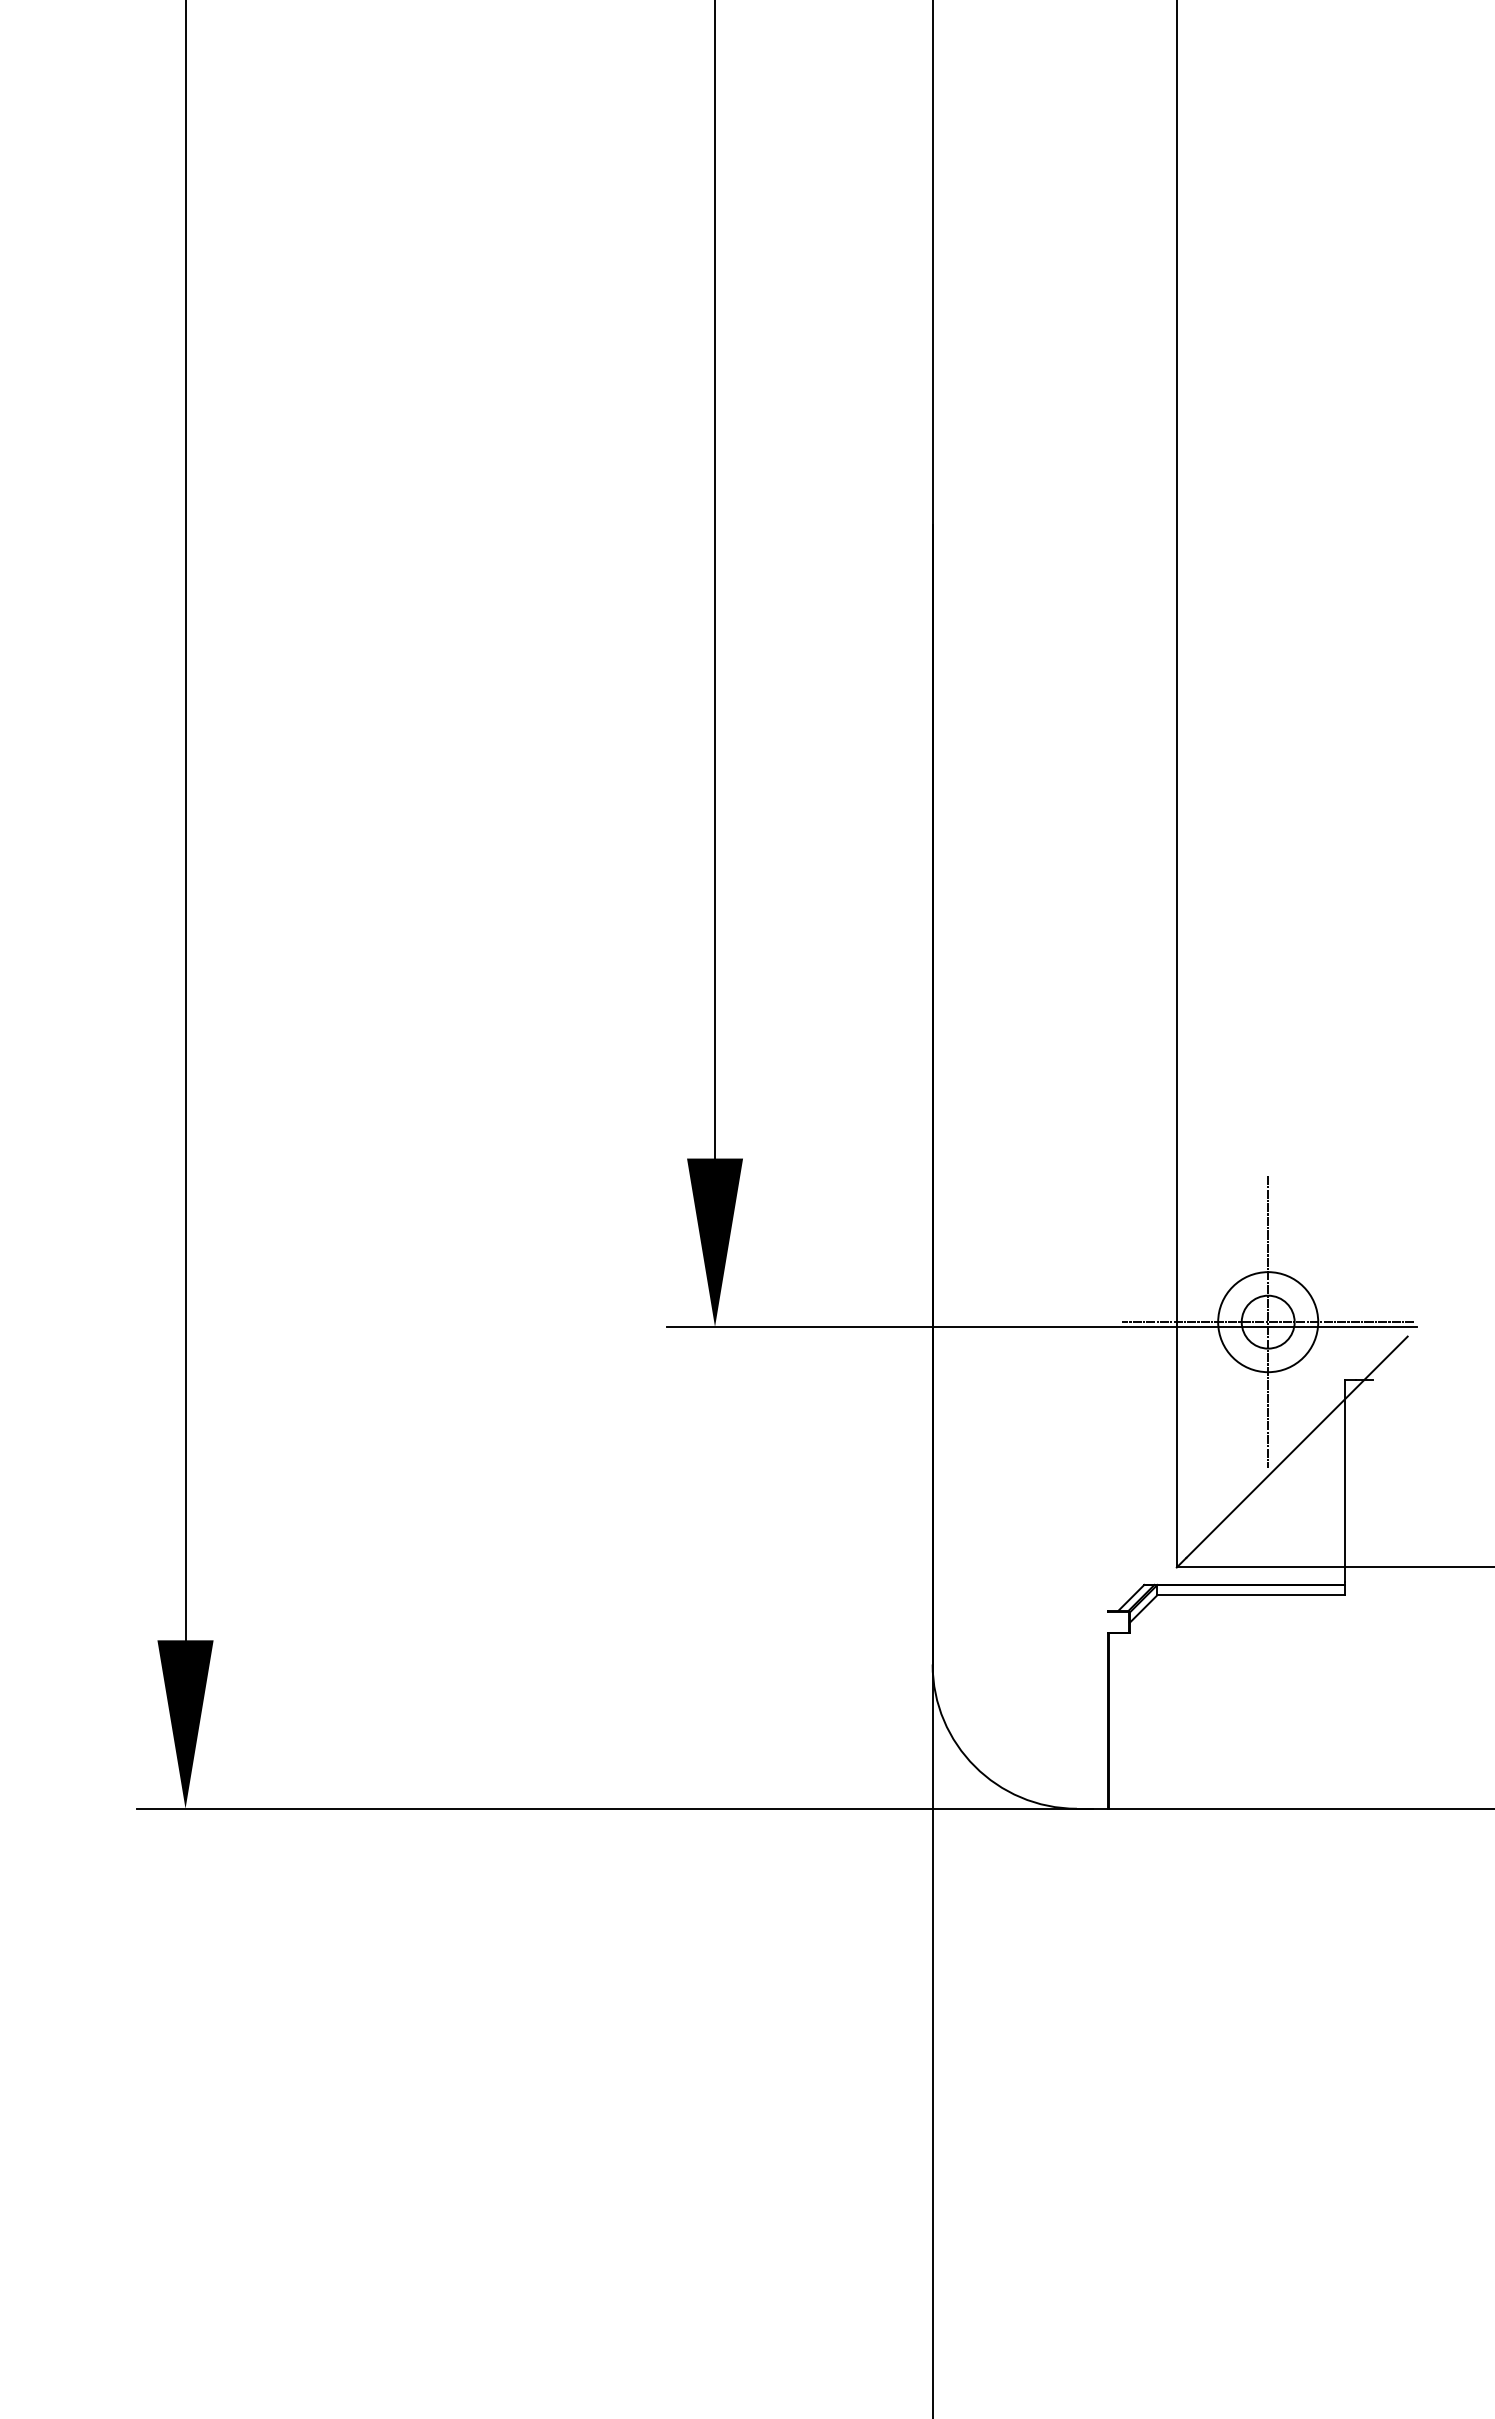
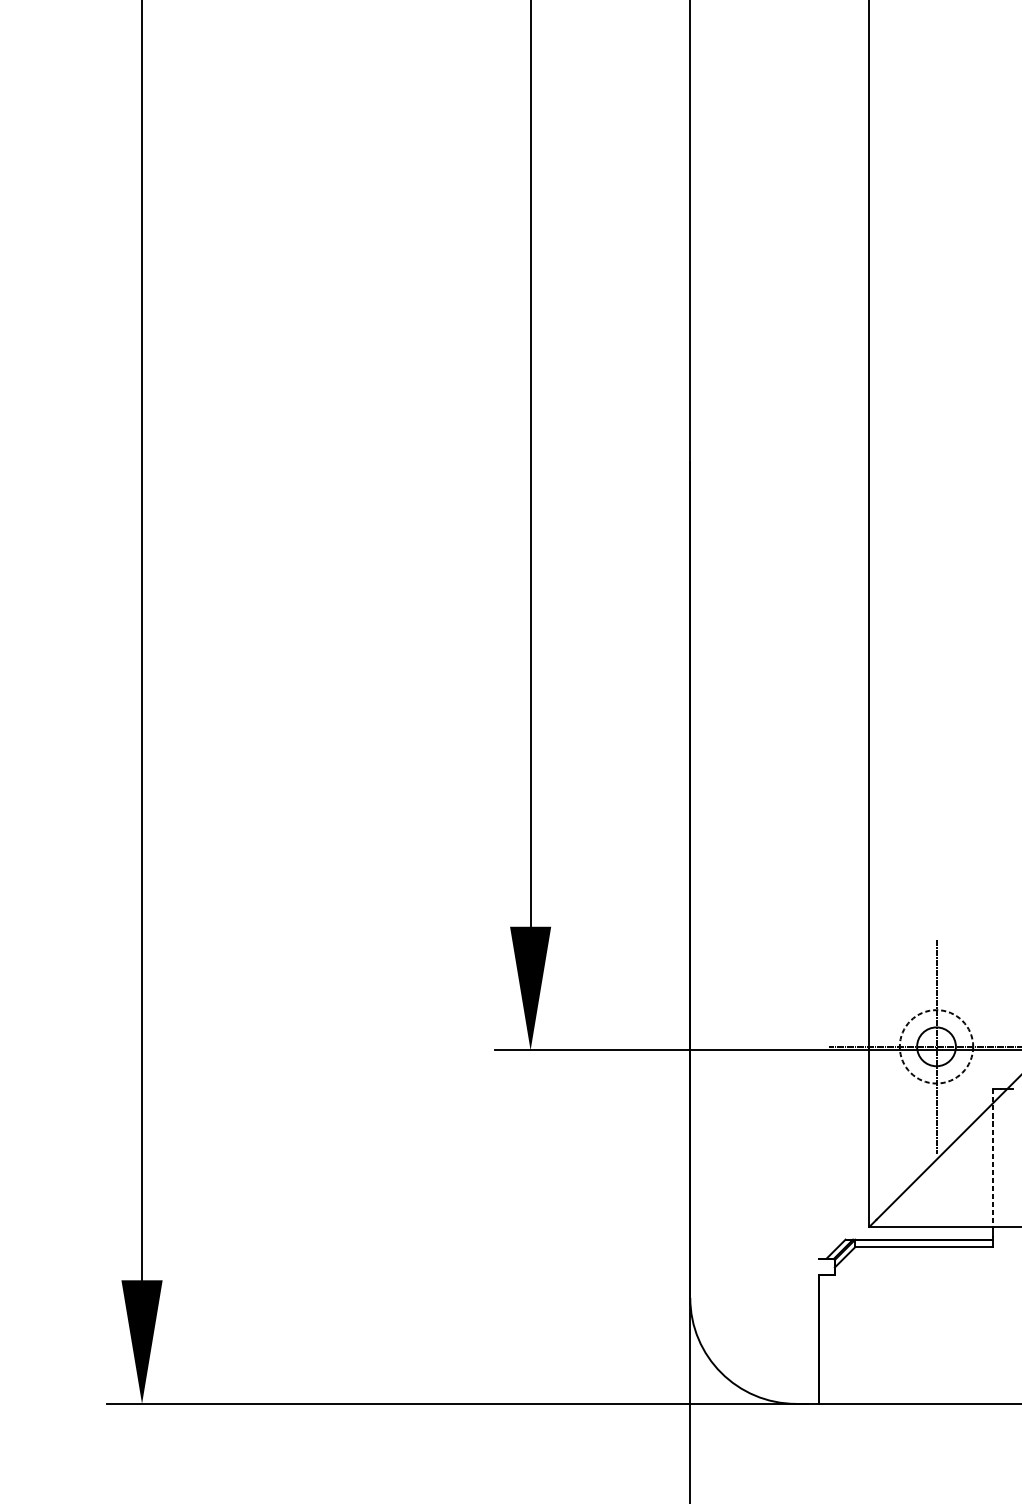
circle: (1268, 1322) -> (936, 1047), solid -> dashed
line: (1345, 1473) -> (993, 1157), solid -> dashed

